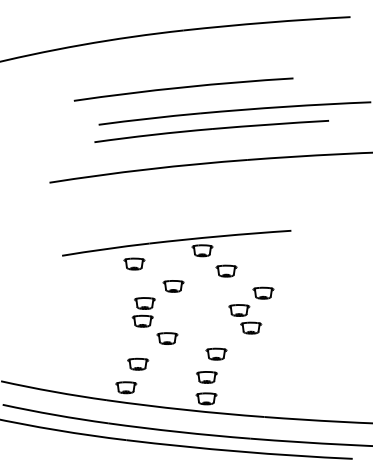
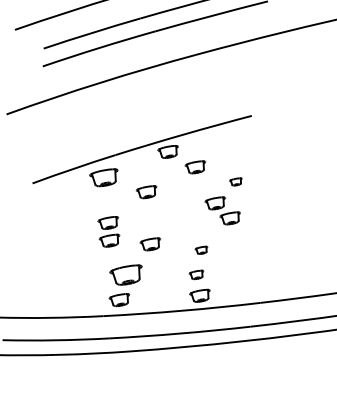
part: (134, 263) -> (104, 177), size x1.4
part: (263, 292) -> (236, 181), size x0.6
part: (143, 312) -> (109, 232), moved
part: (216, 353) -> (201, 249), size x0.6
part: (138, 363) -> (127, 274), size x1.6
part: (206, 377) -> (196, 275), size x0.7

